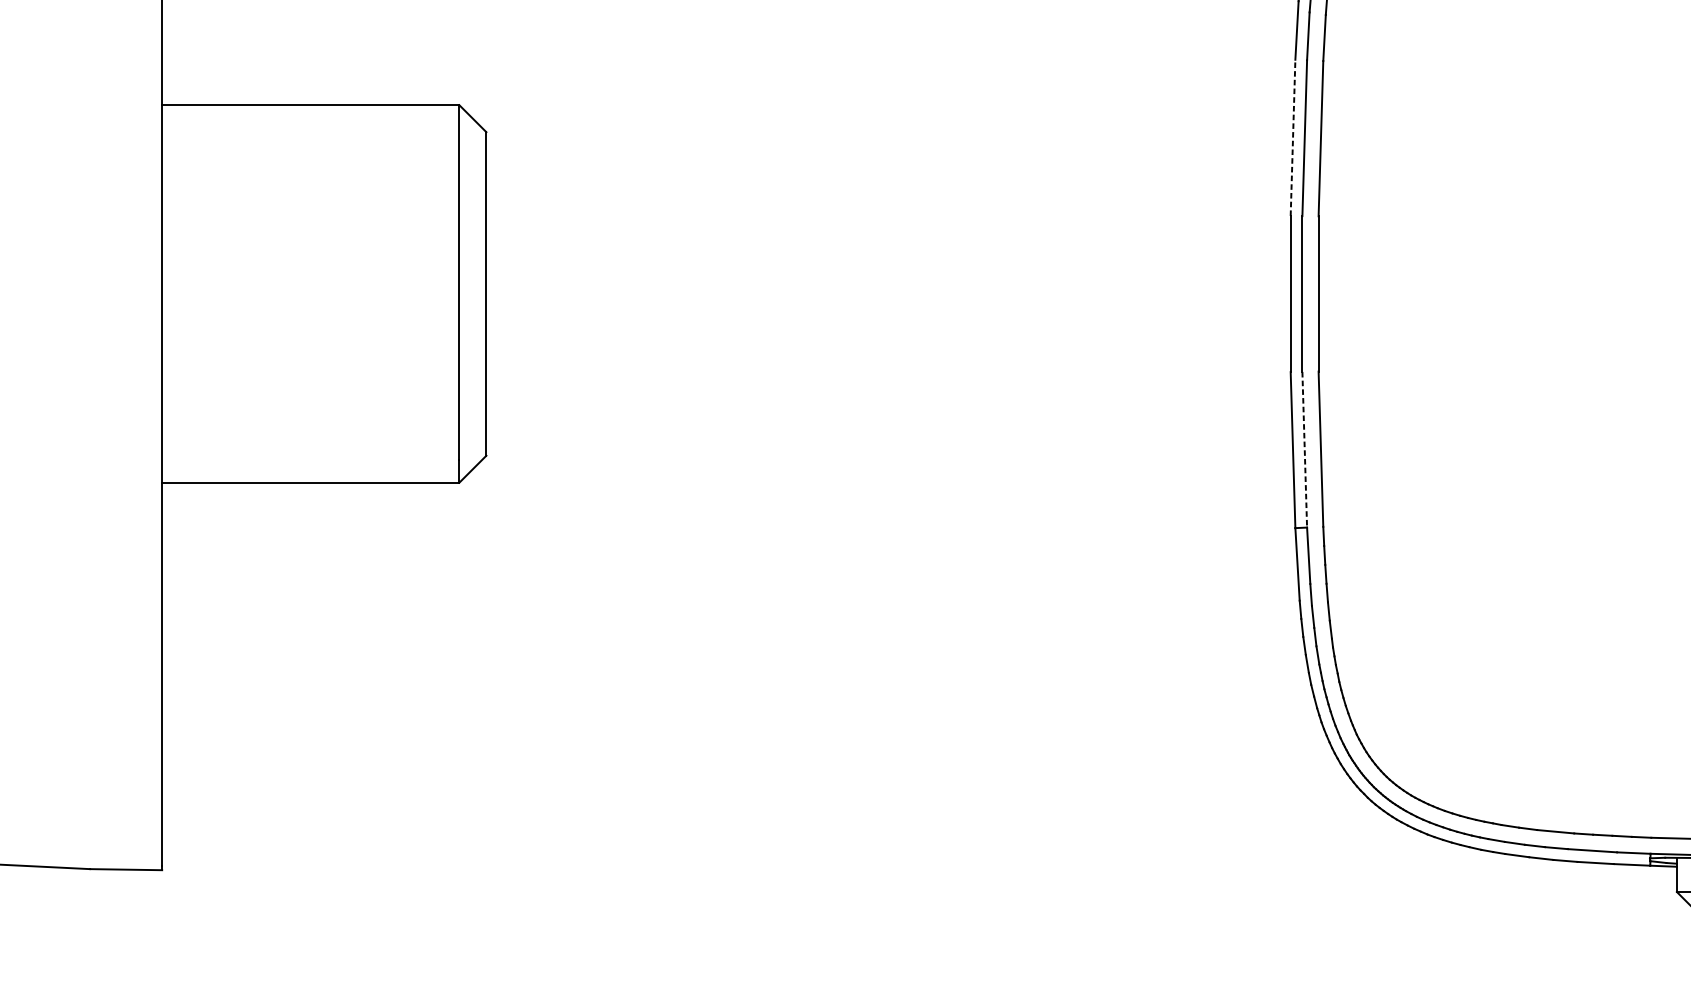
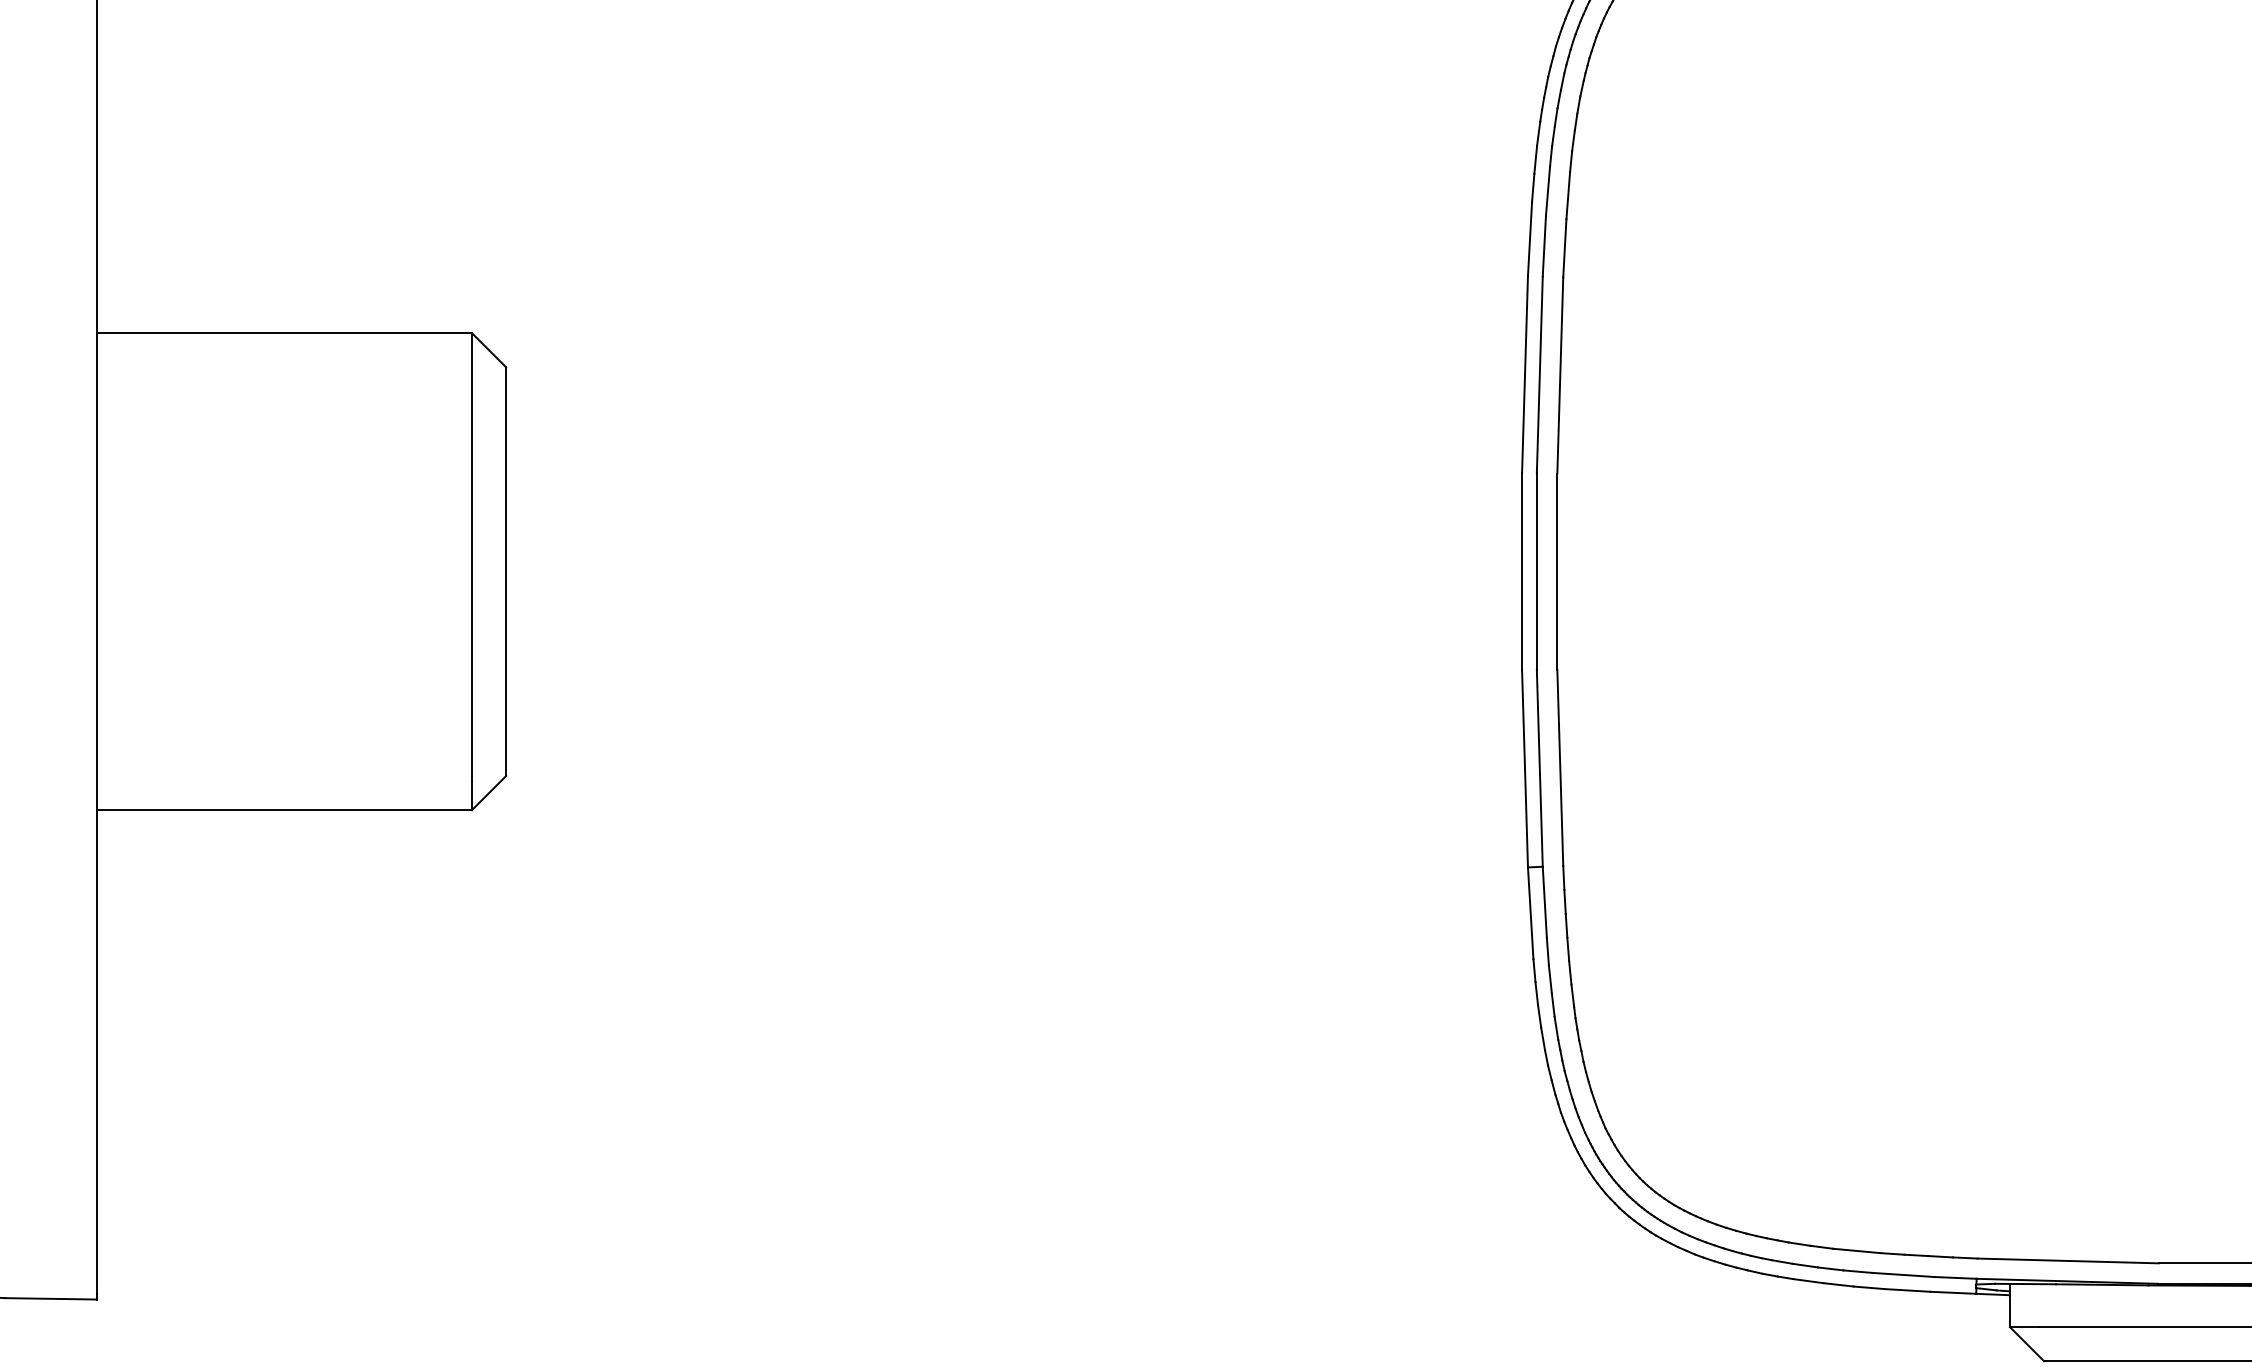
line: (1293, 137) -> (1525, 374), dashed -> solid
line: (1304, 449) -> (1539, 768), dashed -> solid

